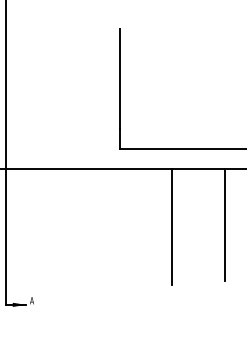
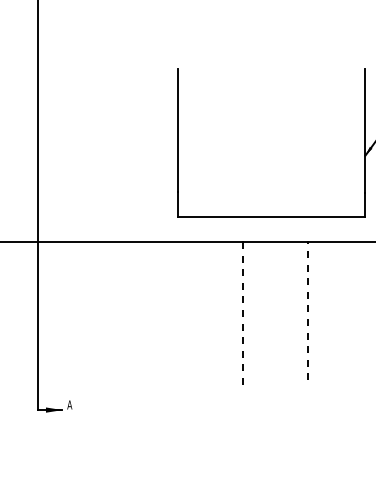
line: (224, 224) -> (308, 310), solid -> dashed
line: (171, 226) -> (242, 313), solid -> dashed

